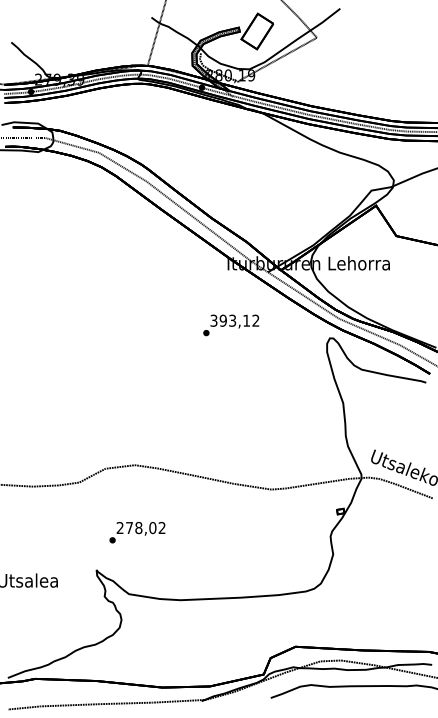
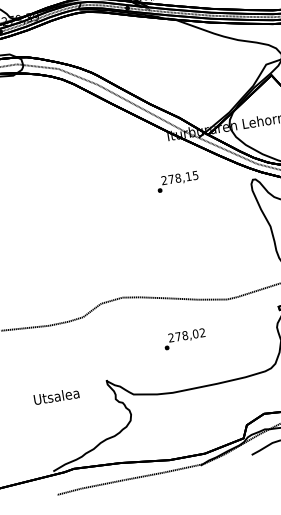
text: (234, 320) -> (179, 177), 393,12 -> 278,15
text: (137, 532) -> (184, 339), moved

